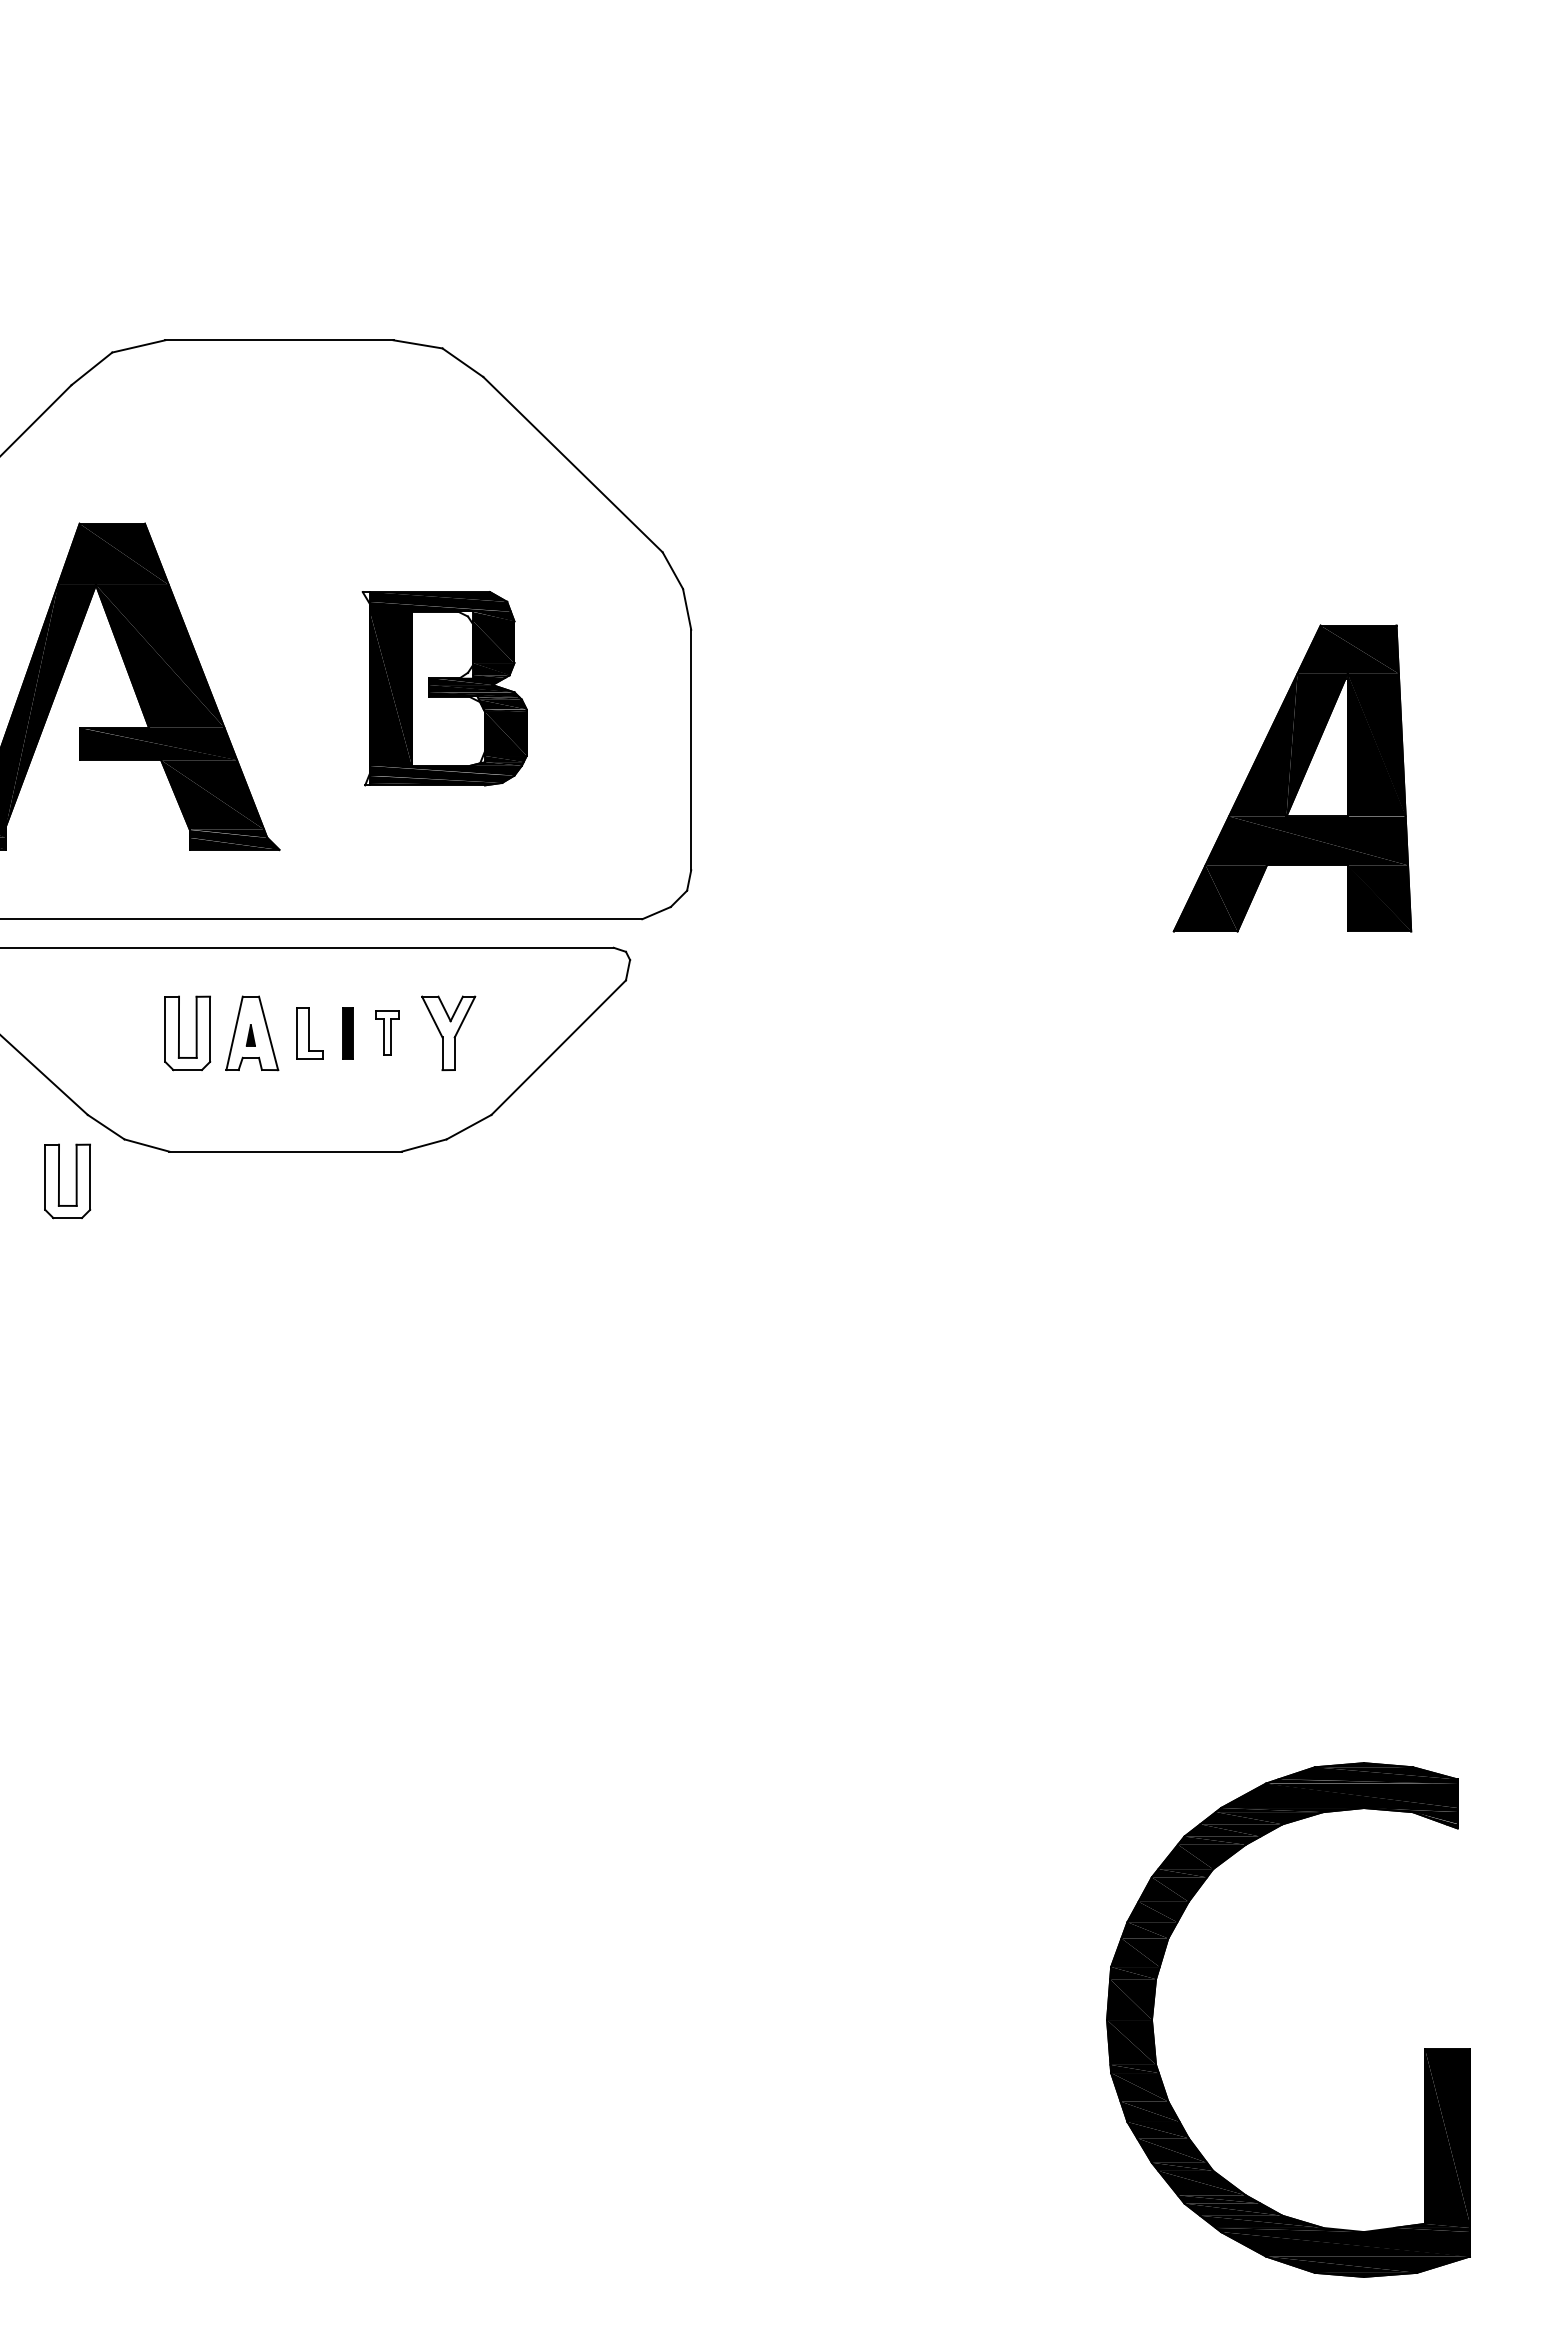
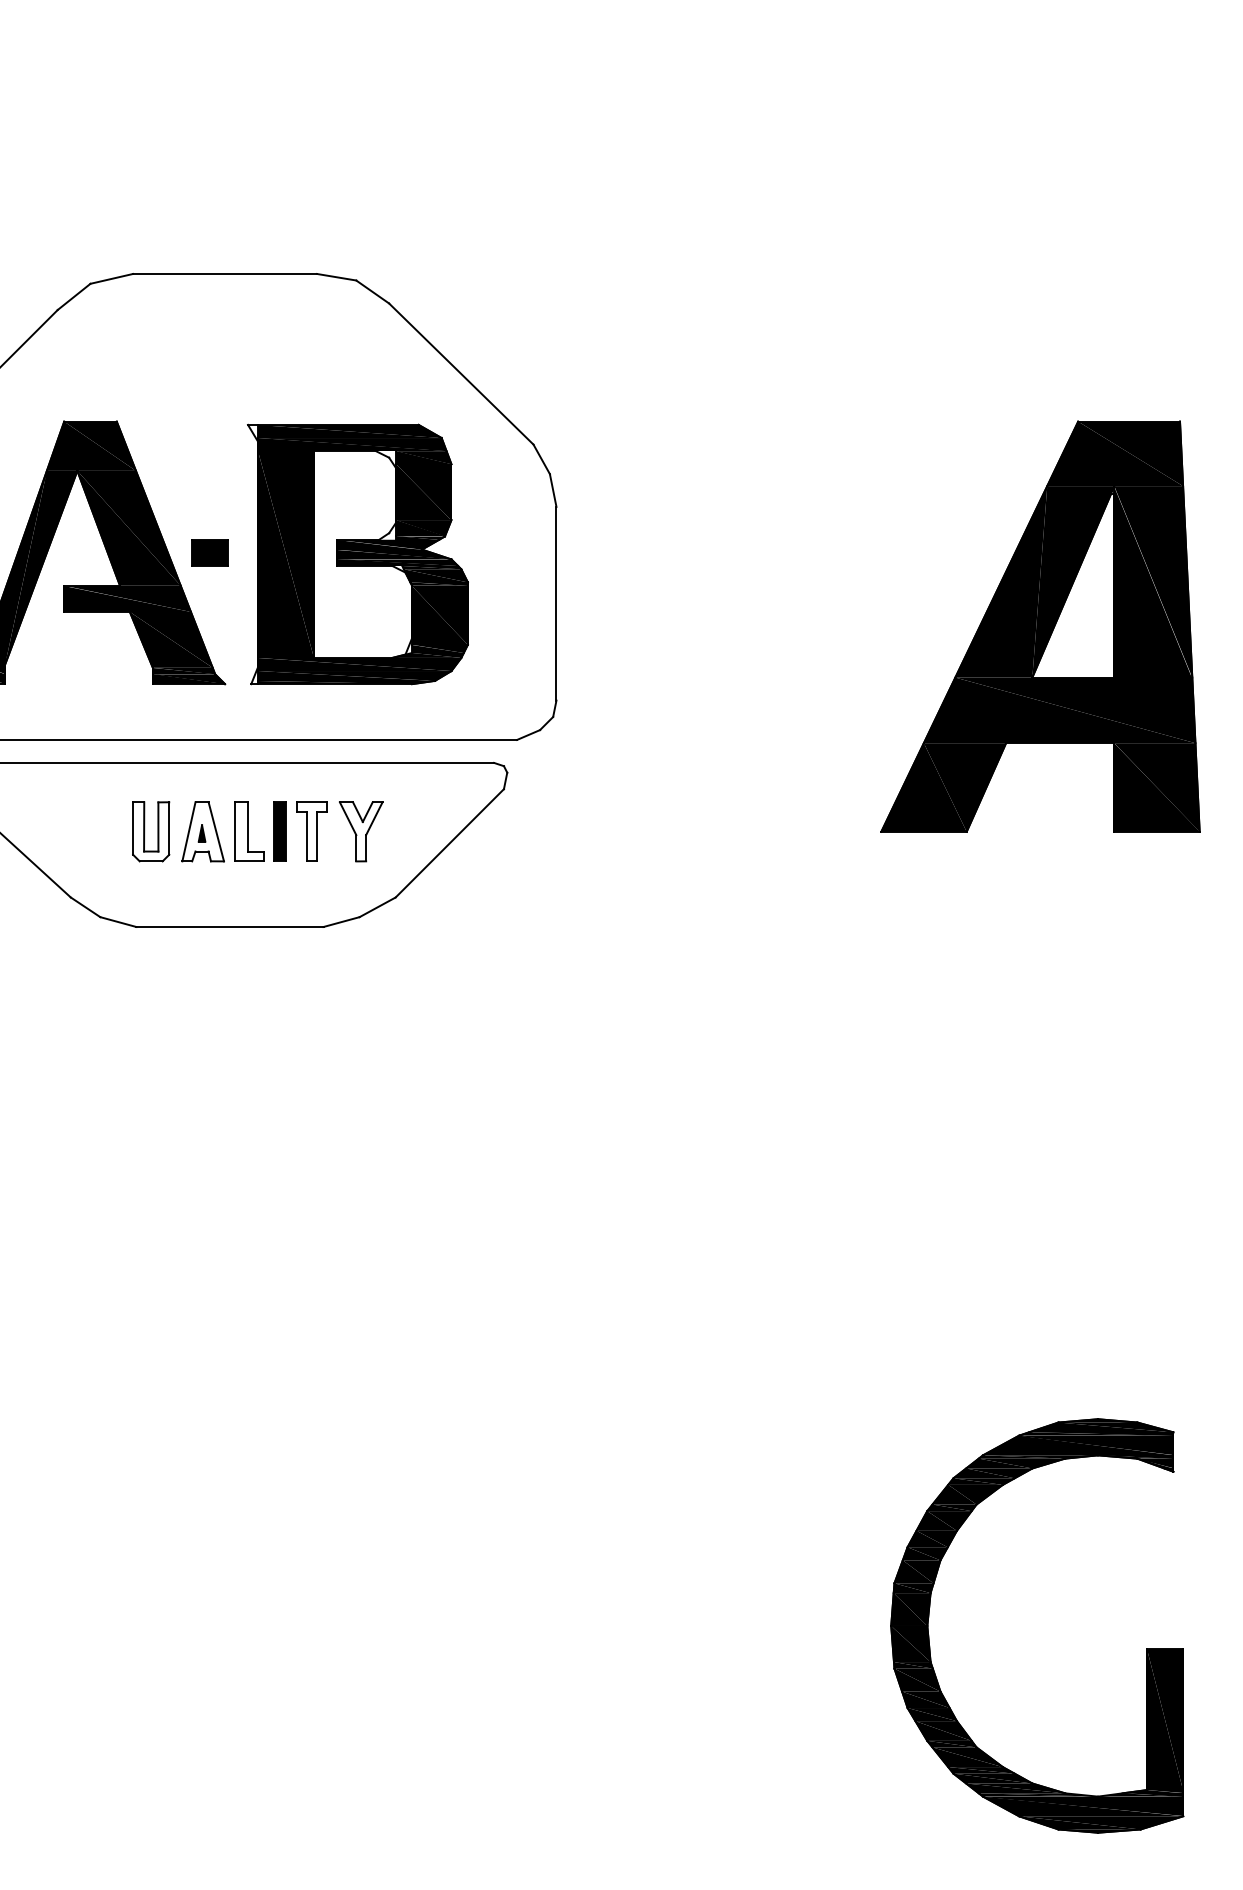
part: (261, 686) -> (210, 552), added
part: (444, 688) -> (357, 554), size x1.67
part: (1292, 778) -> (1040, 626), size x1.67
part: (309, 1033) -> (249, 831), size x1.43
part: (347, 1033) -> (279, 831), size x1.43
part: (387, 1033) -> (312, 831), size x1.67
part: (59, 1181) -> (48, 951), removed

